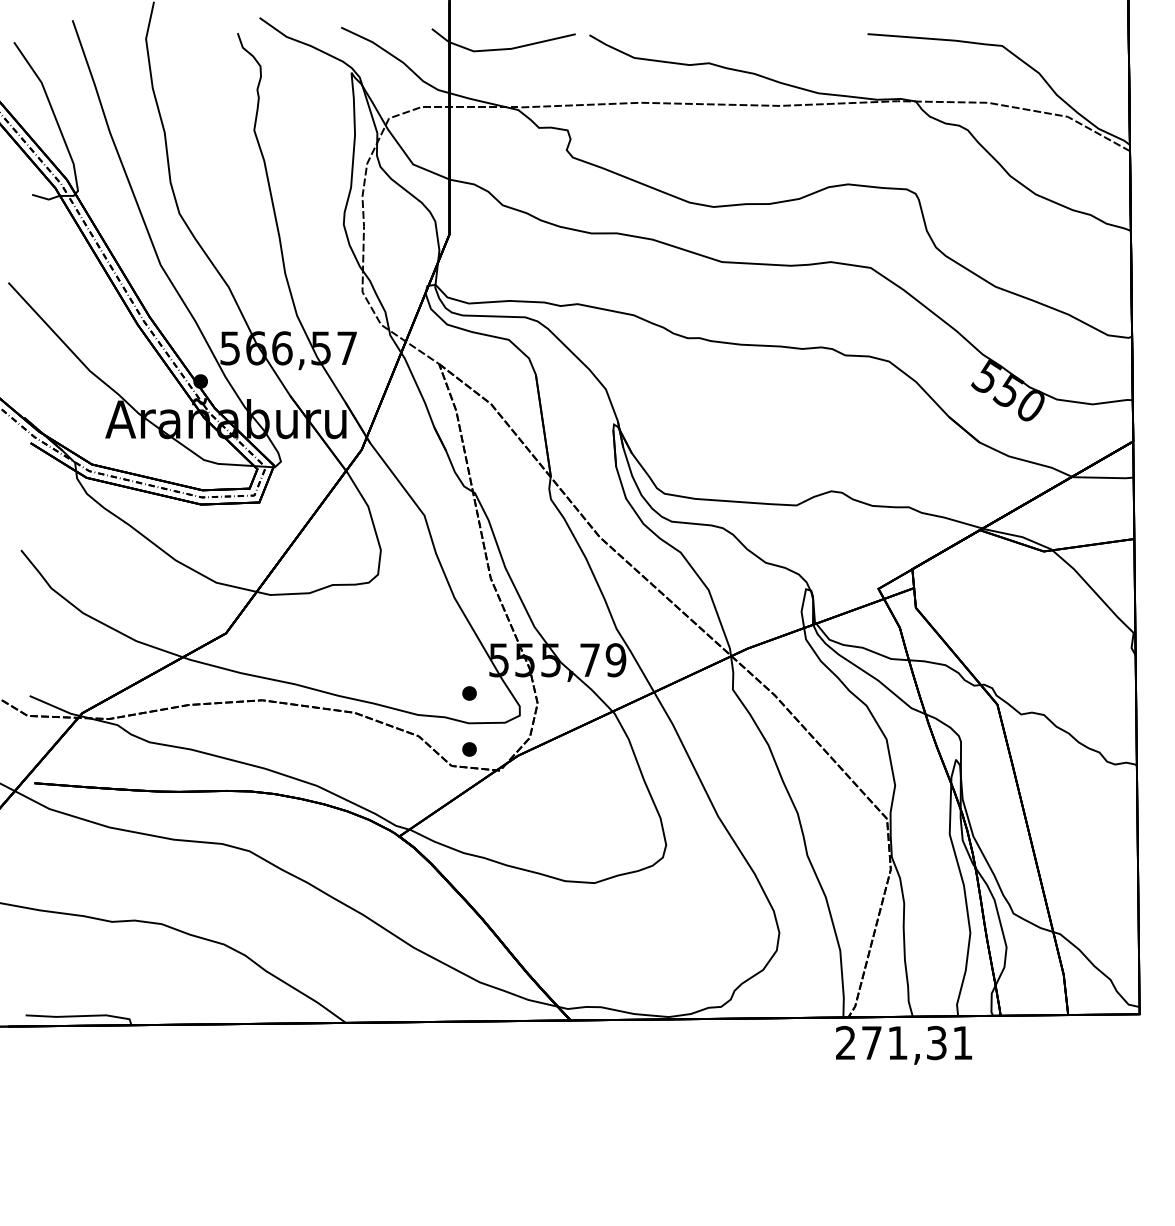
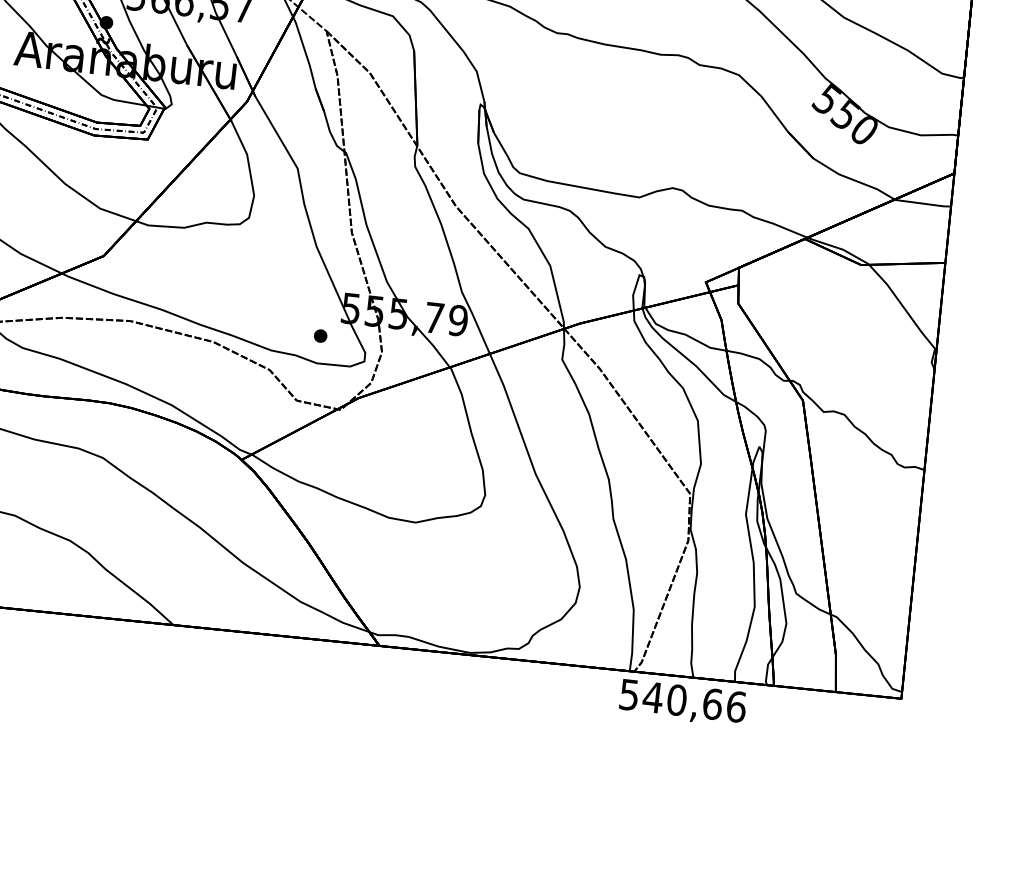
part: (469, 749) -> (314, 387), removed
text: (904, 1043) -> (683, 701), 271,31 -> 540,66

